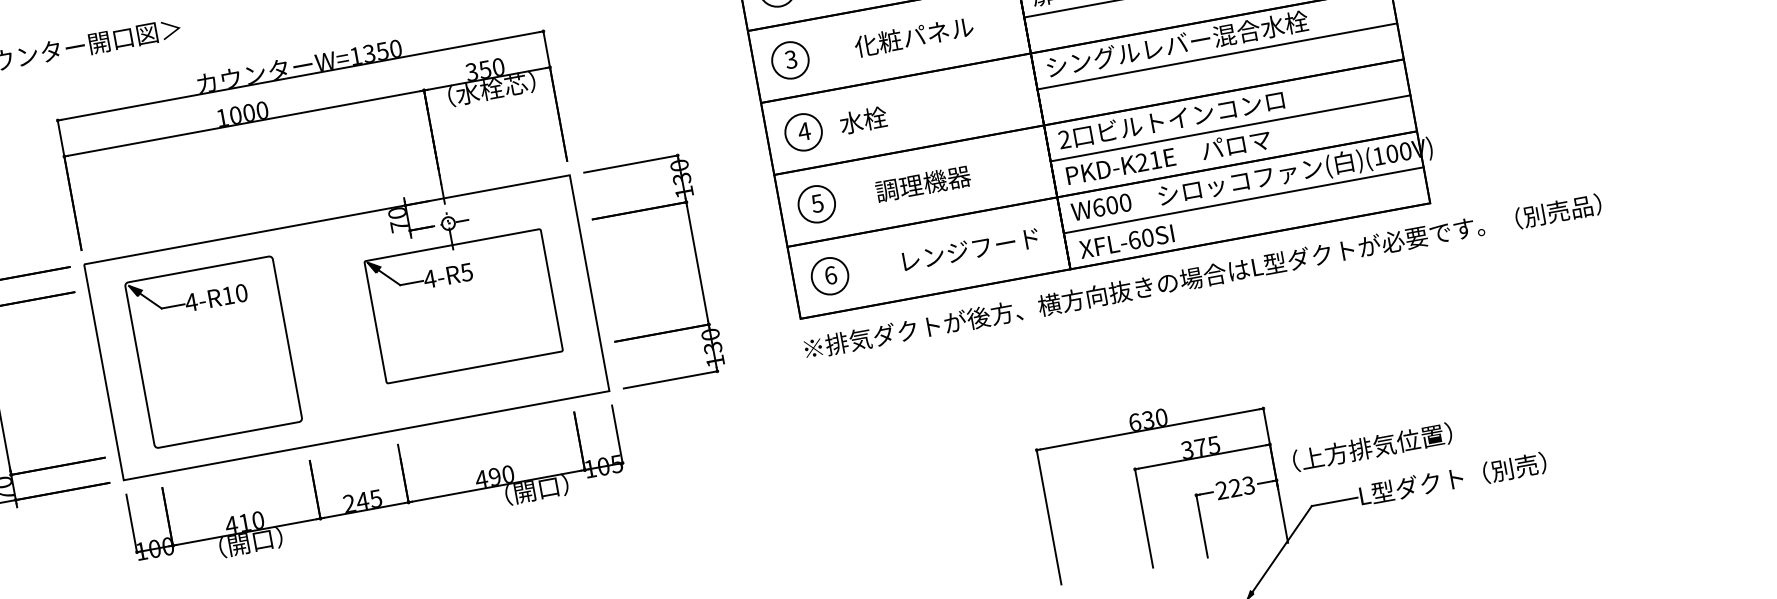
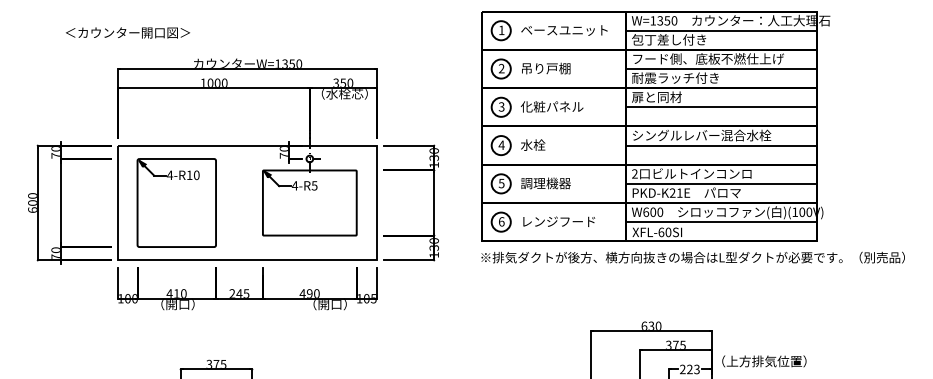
text: (912, 36) -> (551, 106), moved
text: (922, 184) -> (545, 183), moved
text: (971, 249) -> (559, 221), moved

